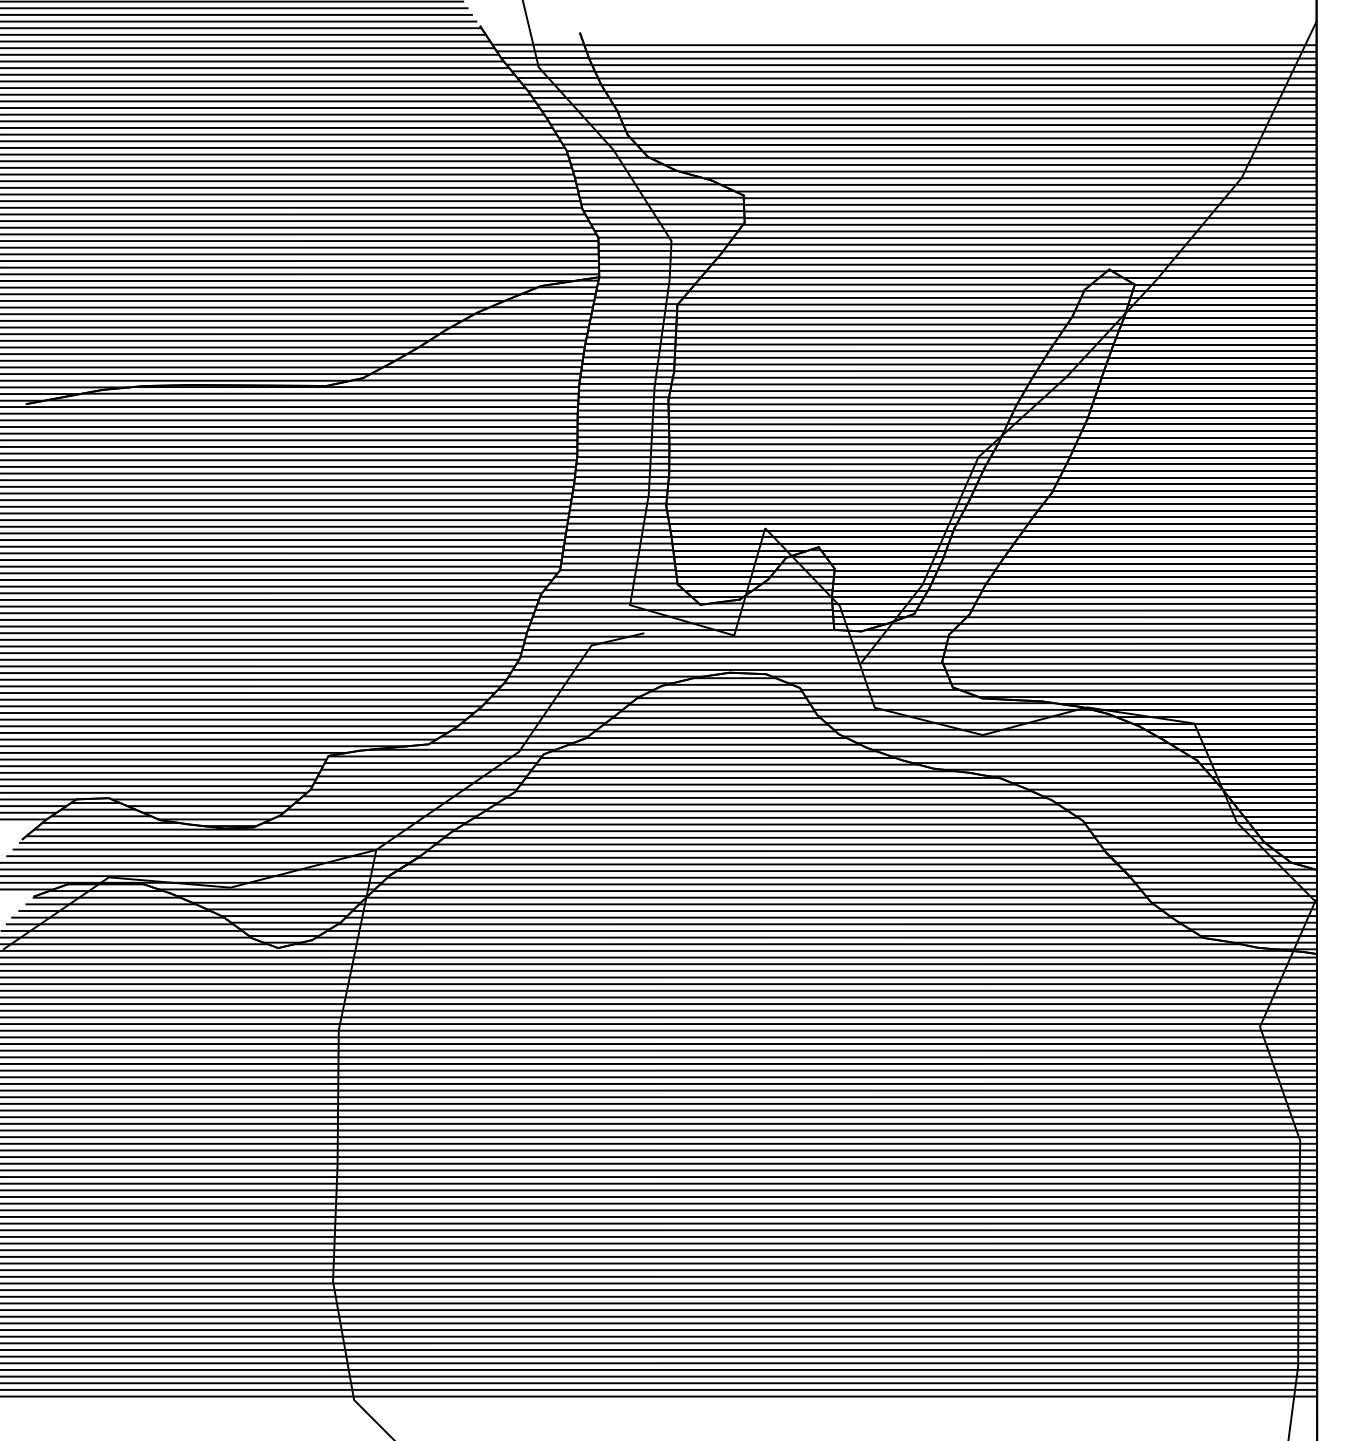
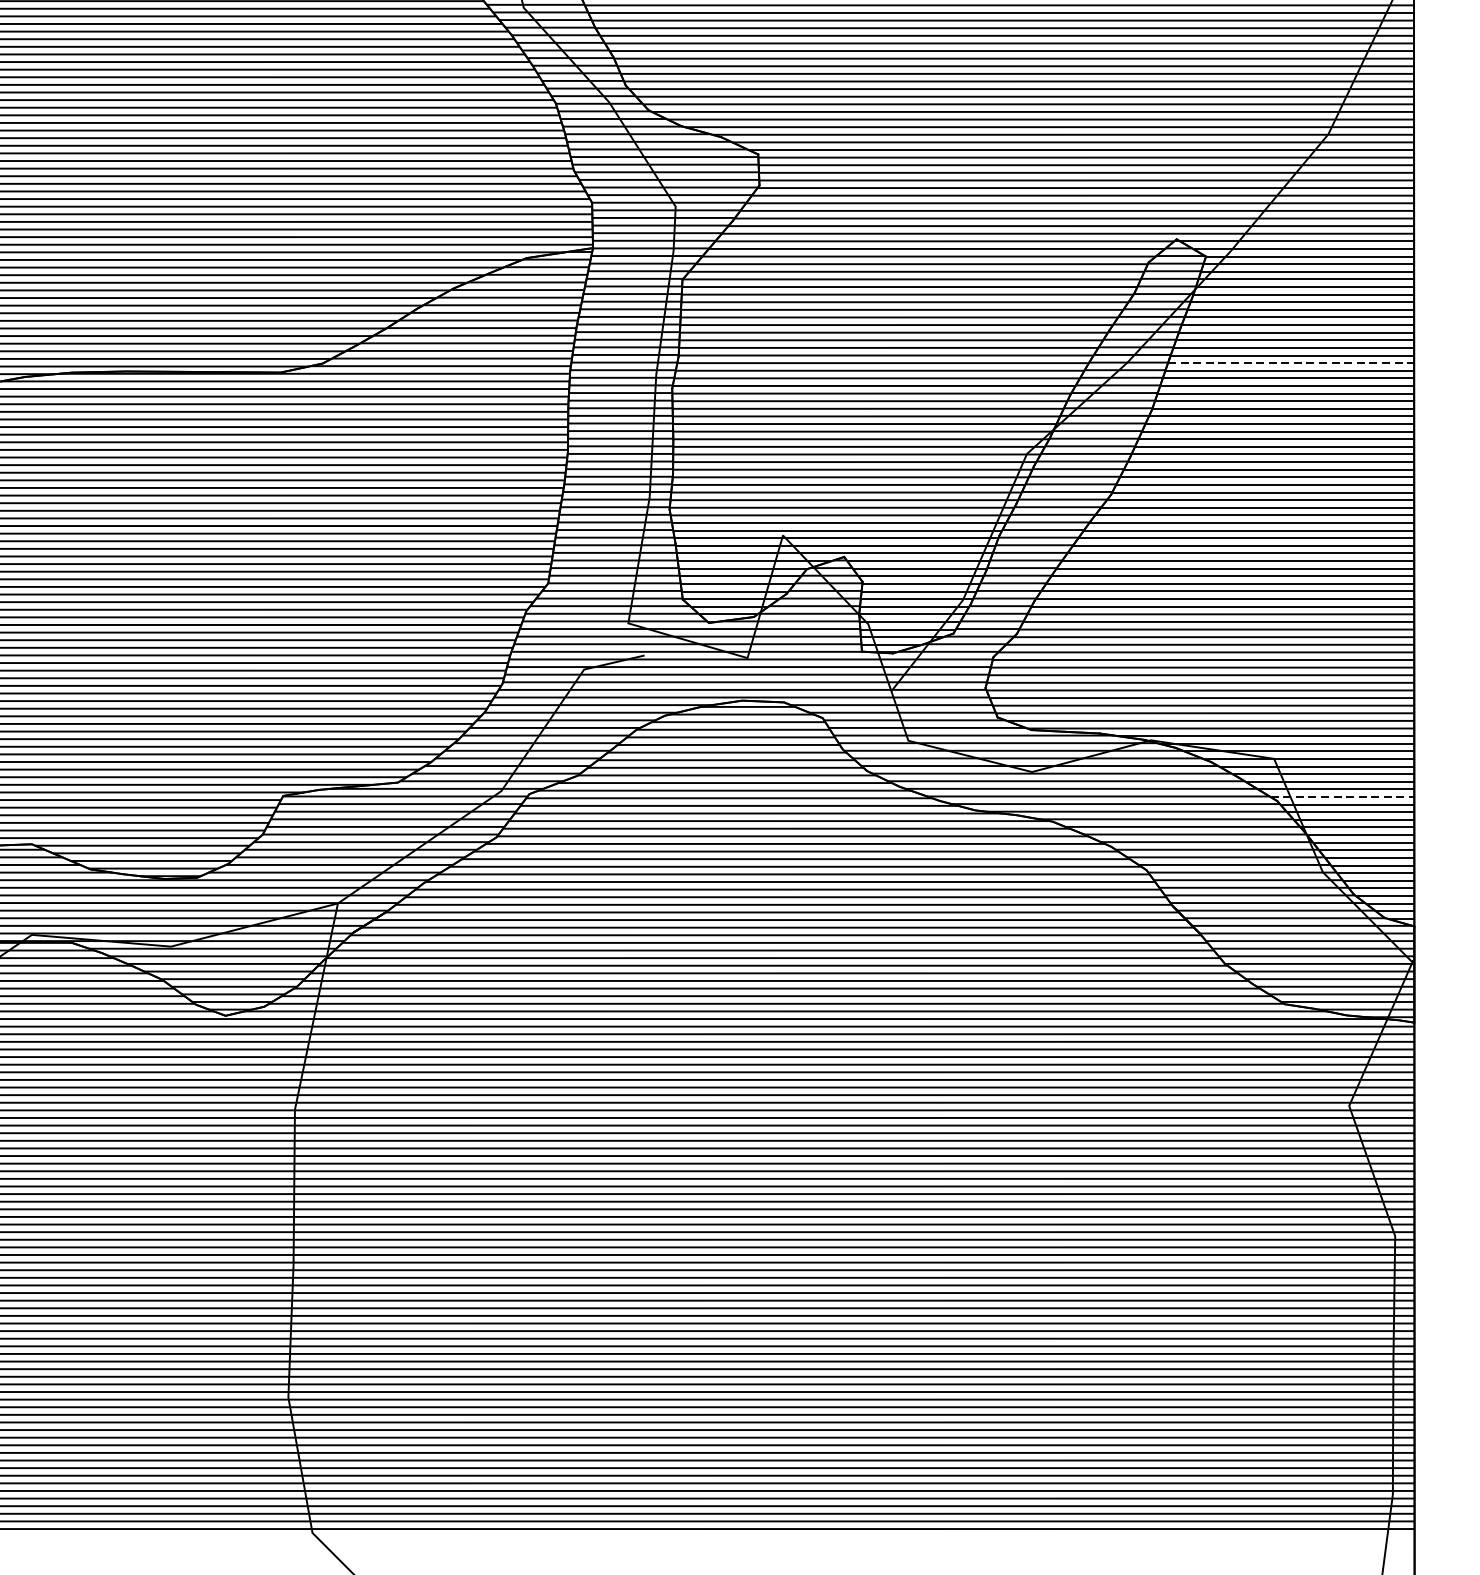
line: (1209, 377) -> (1291, 362), solid -> dashed
line: (1254, 756) -> (1342, 796), solid -> dashed

